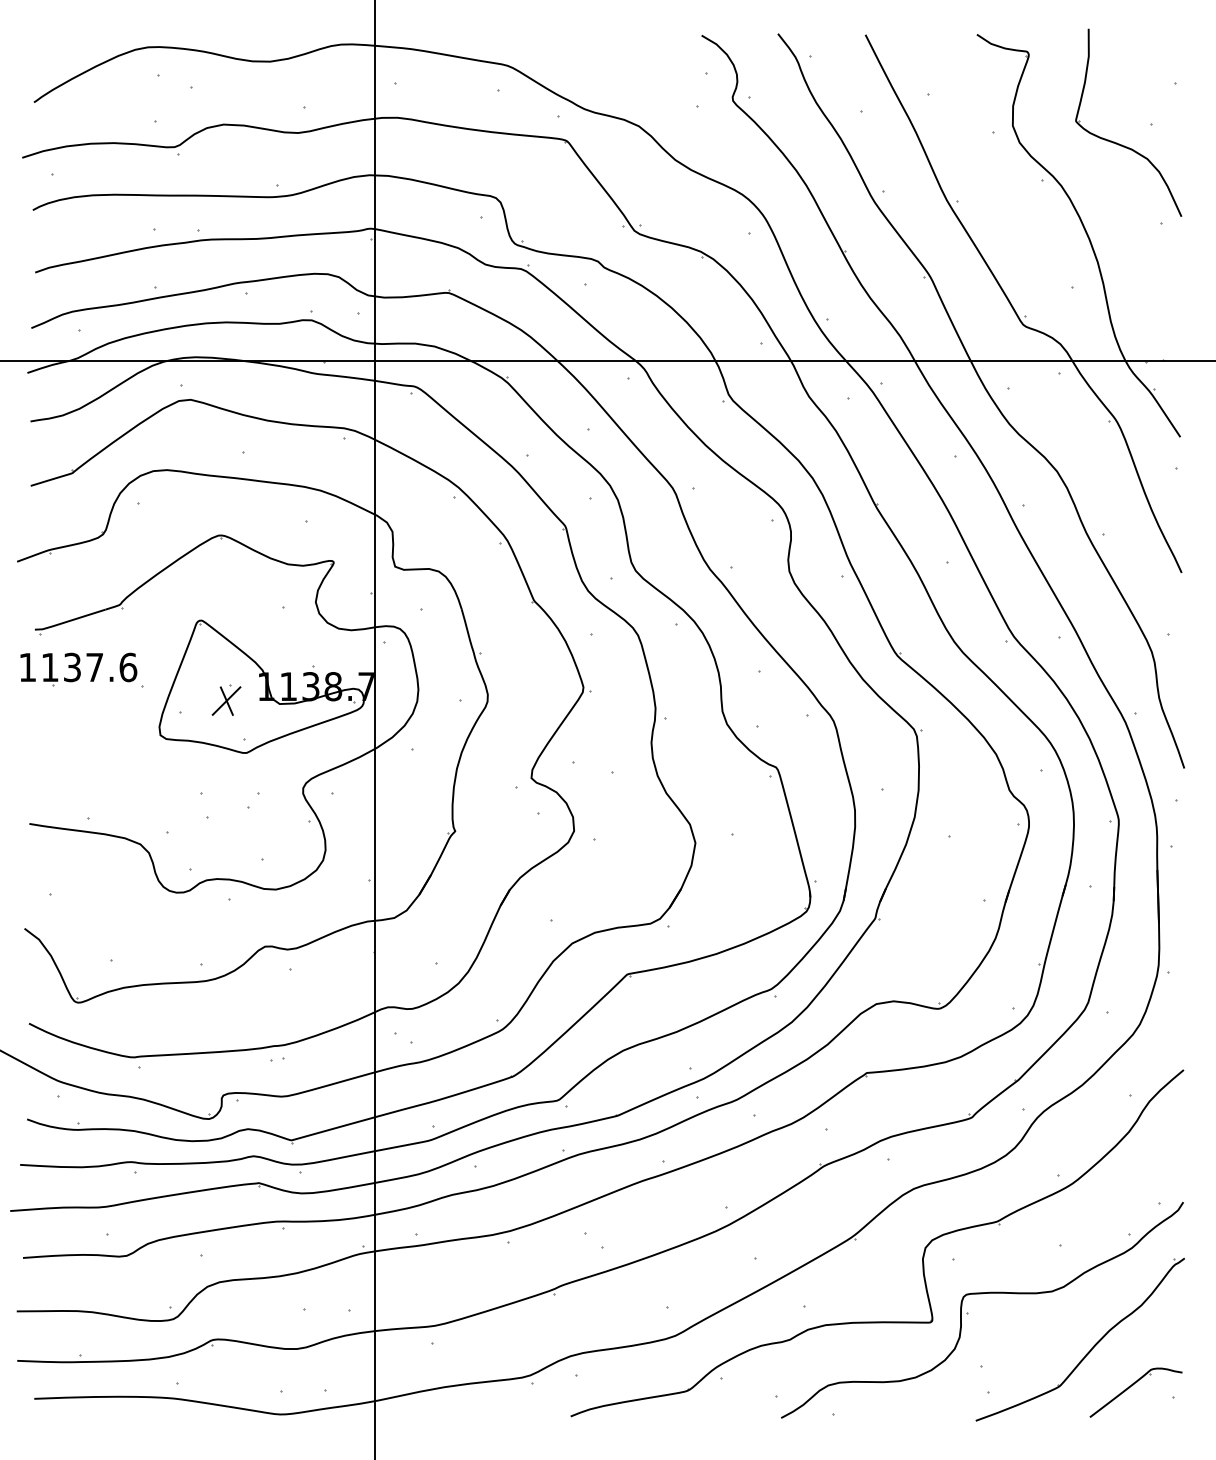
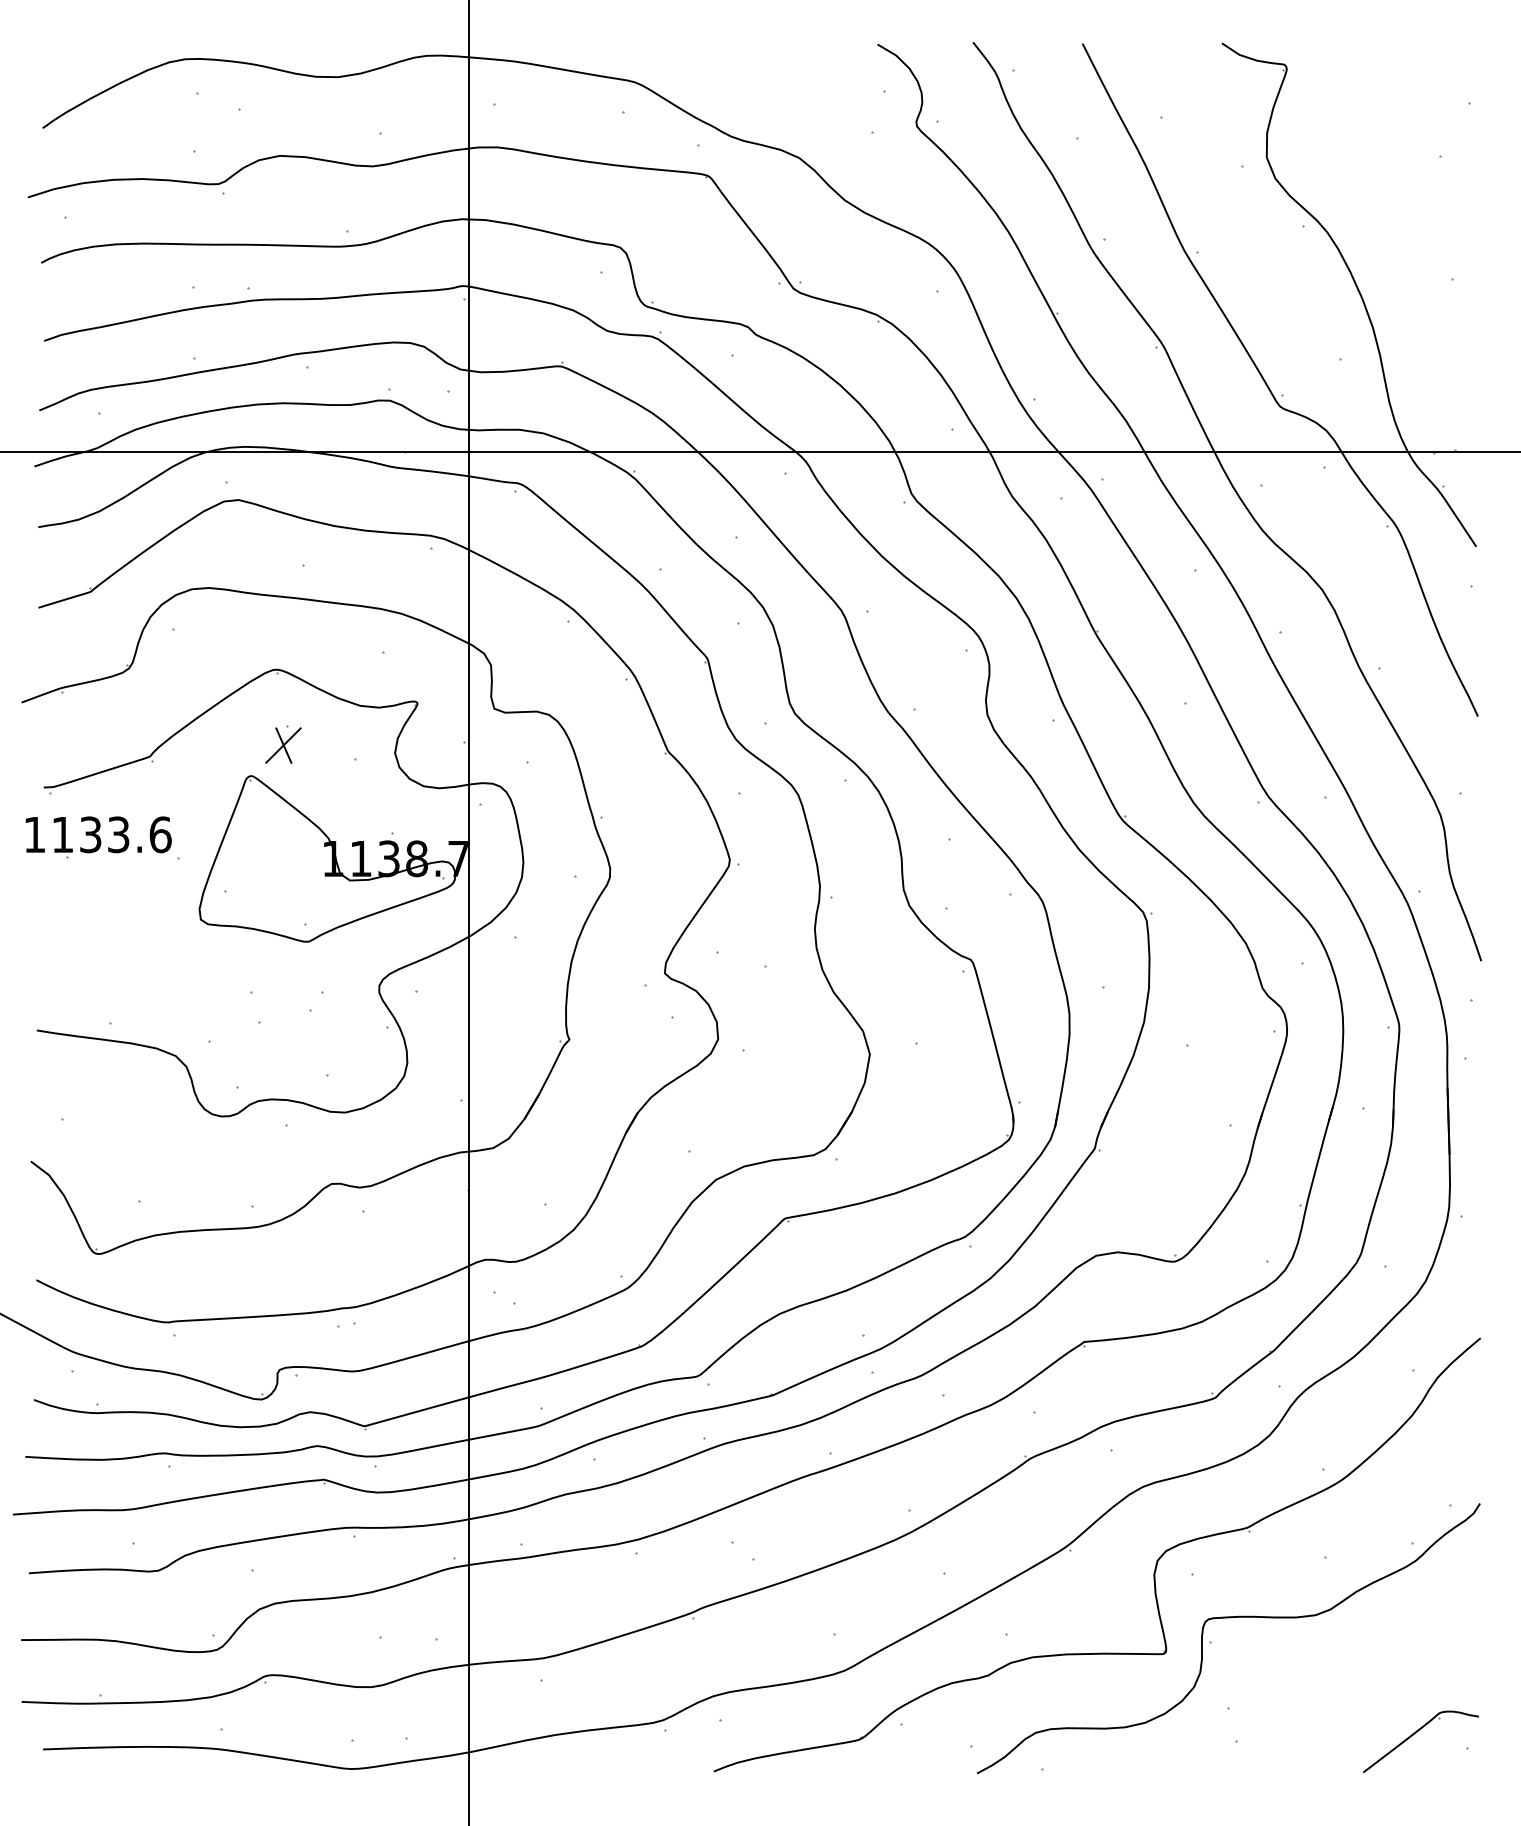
part: (1122, 144) -> (1403, 180), removed
text: (94, 667) -> (118, 834), 1137.6 -> 1133.6
part: (226, 699) -> (283, 743), moved
part: (1092, 1346) -> (1366, 1683), removed

